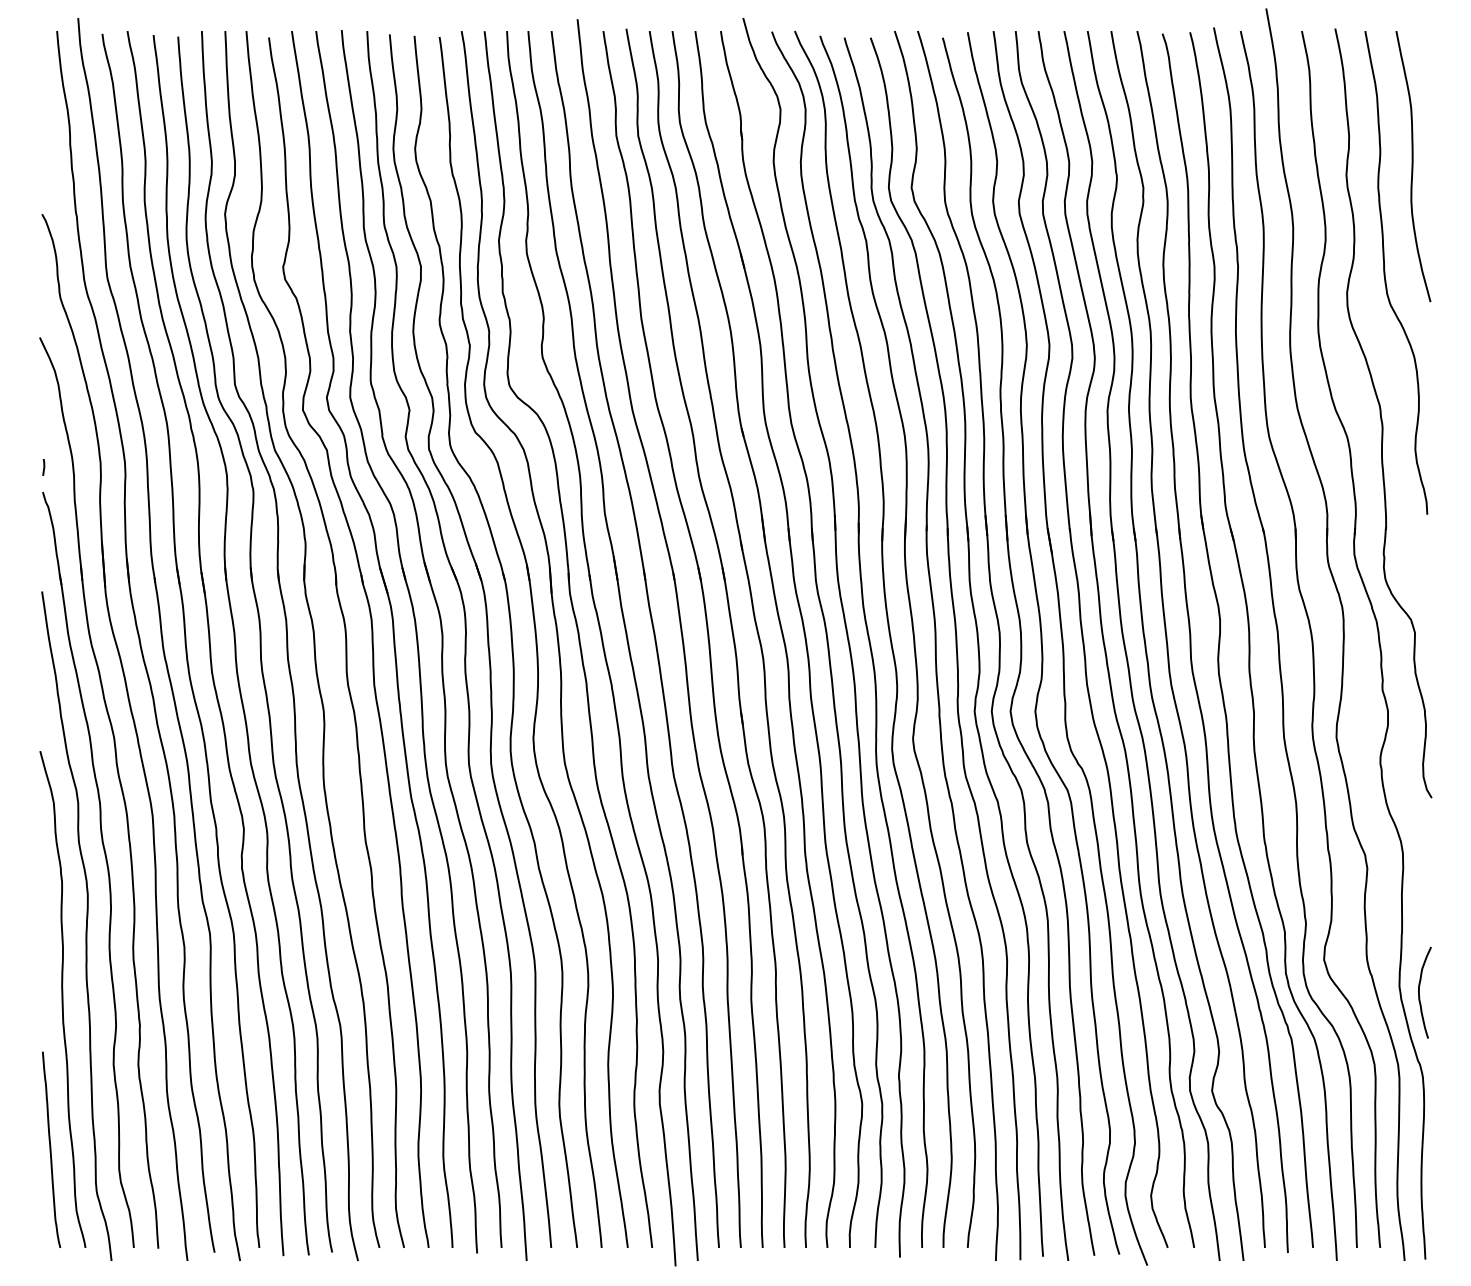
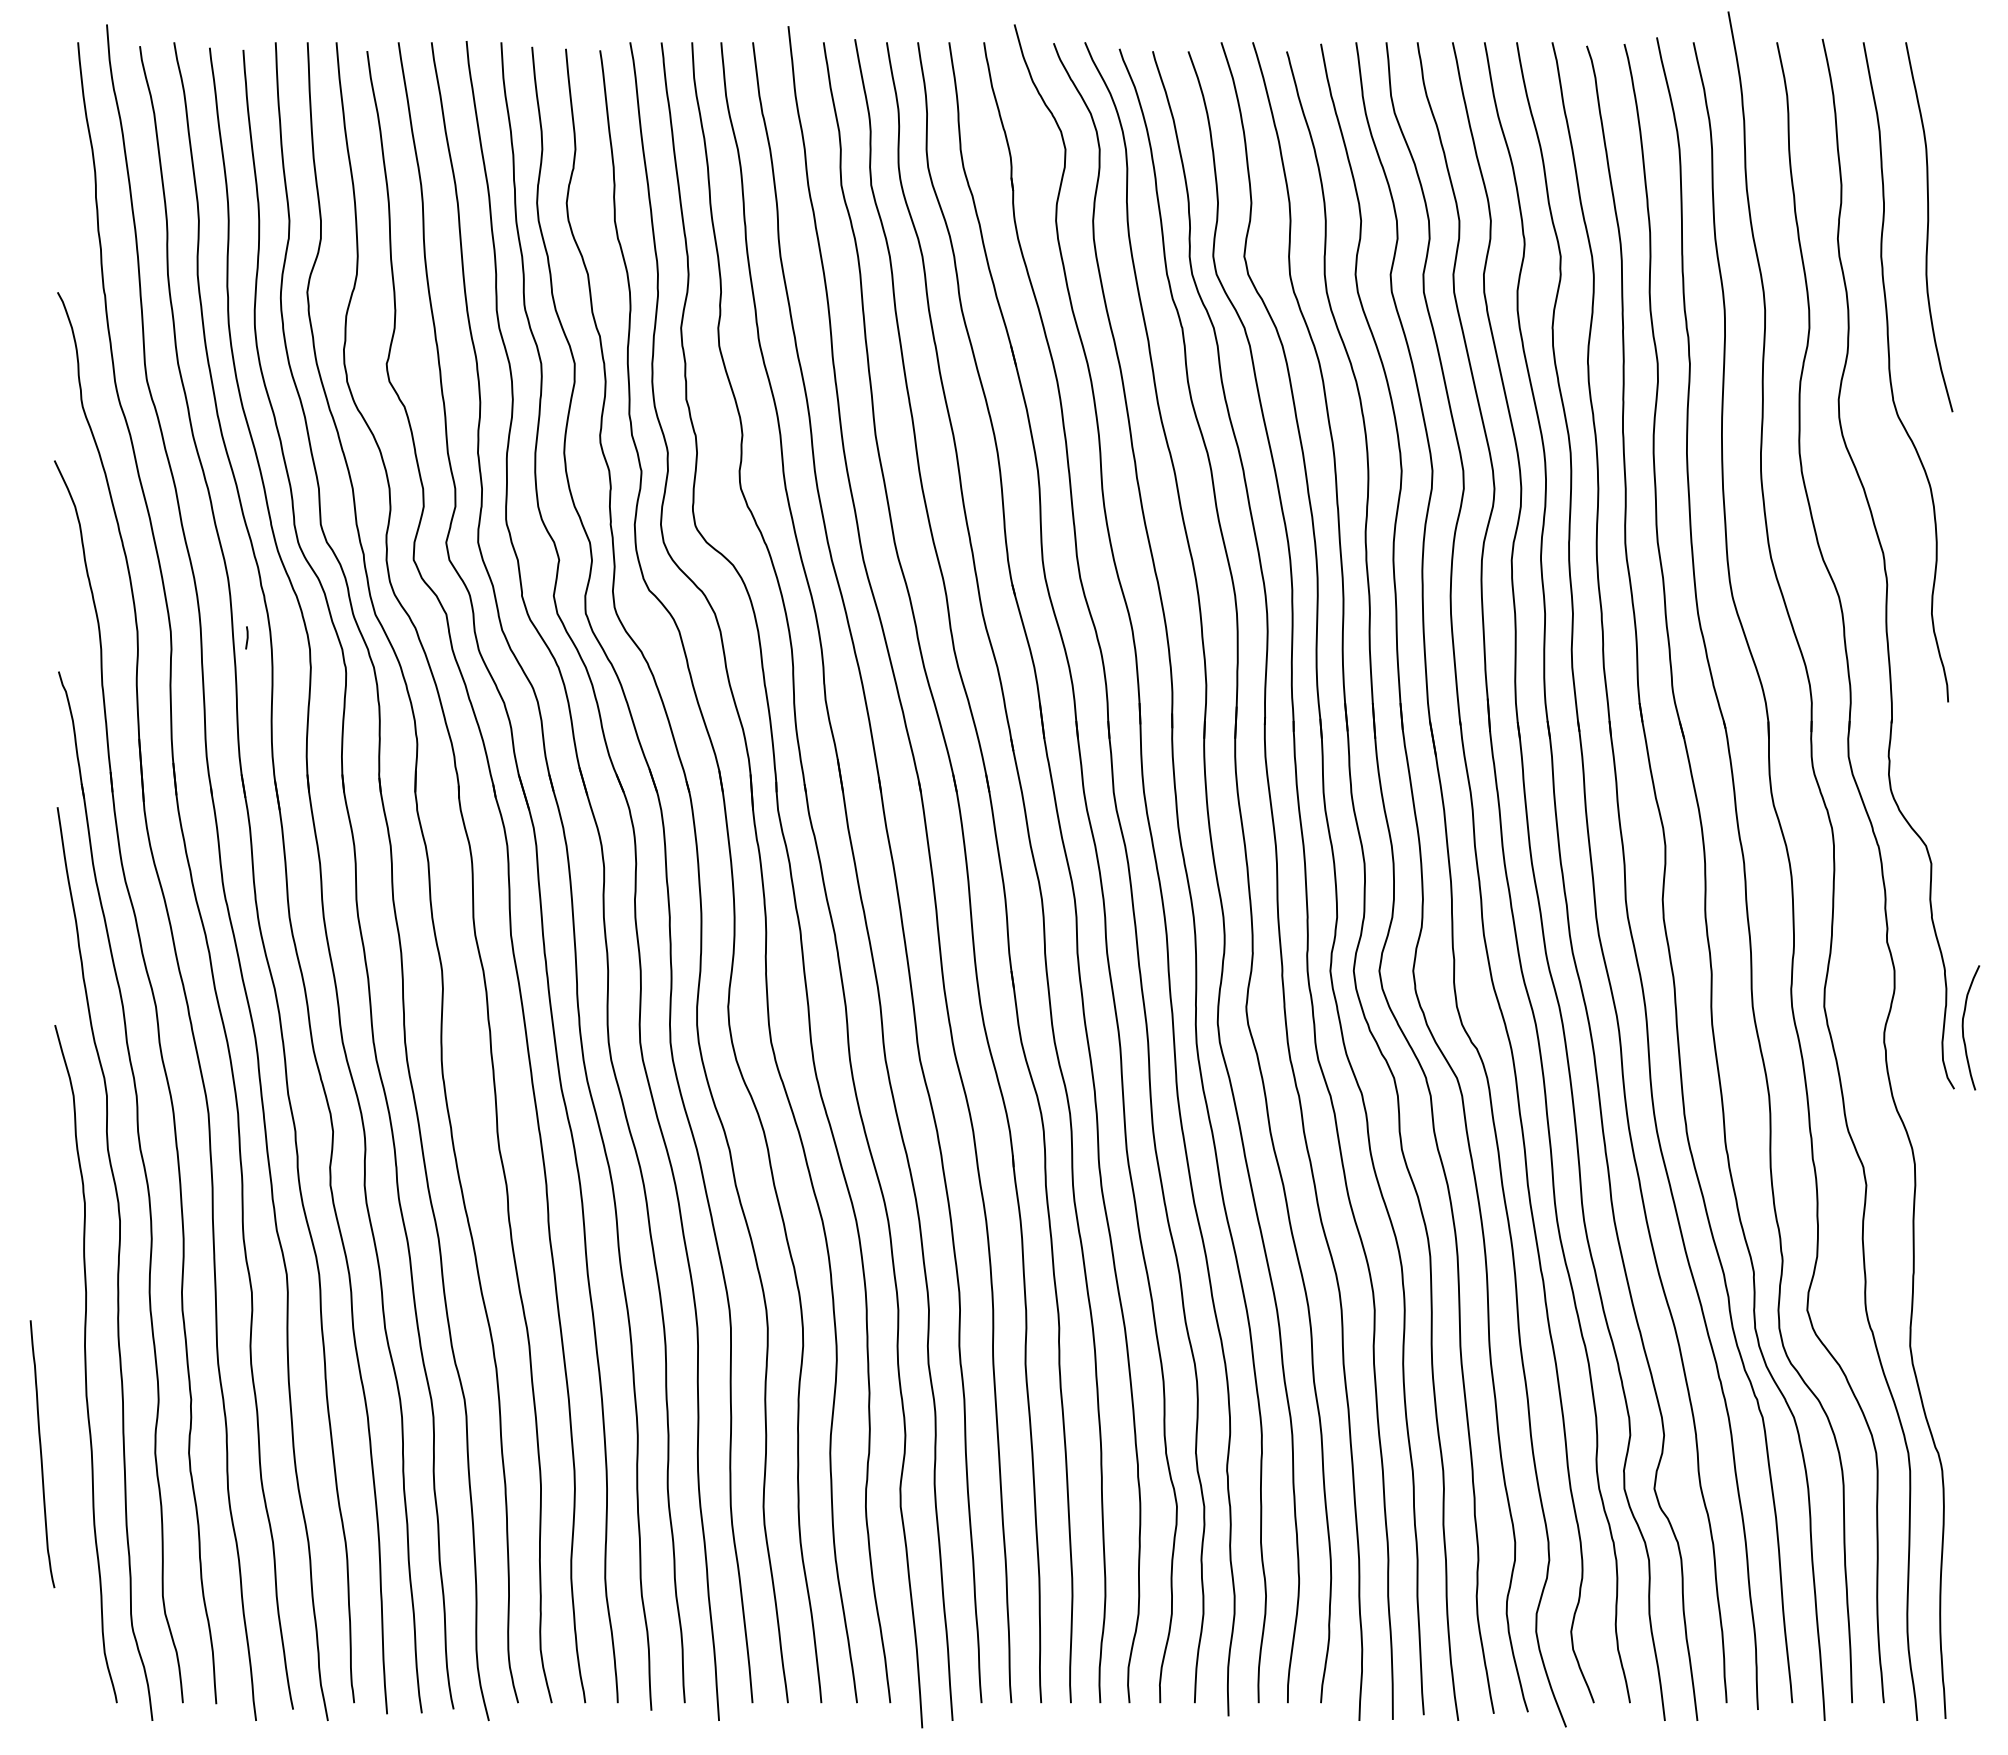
line: (43, 467) -> (246, 637), moved
curve: (1419, 992) -> (1963, 1027), moved
curve: (51, 1150) -> (42, 1454), moved

